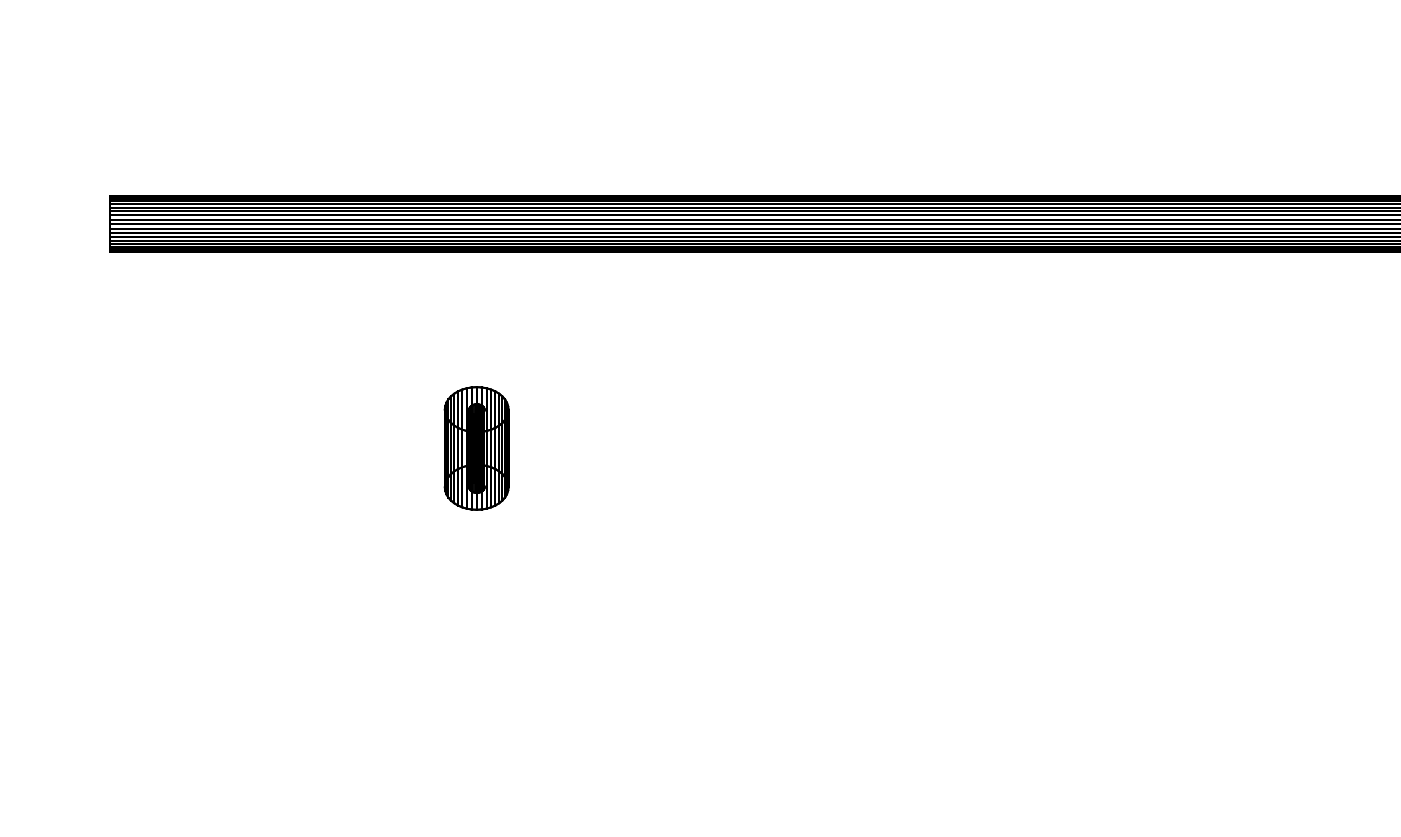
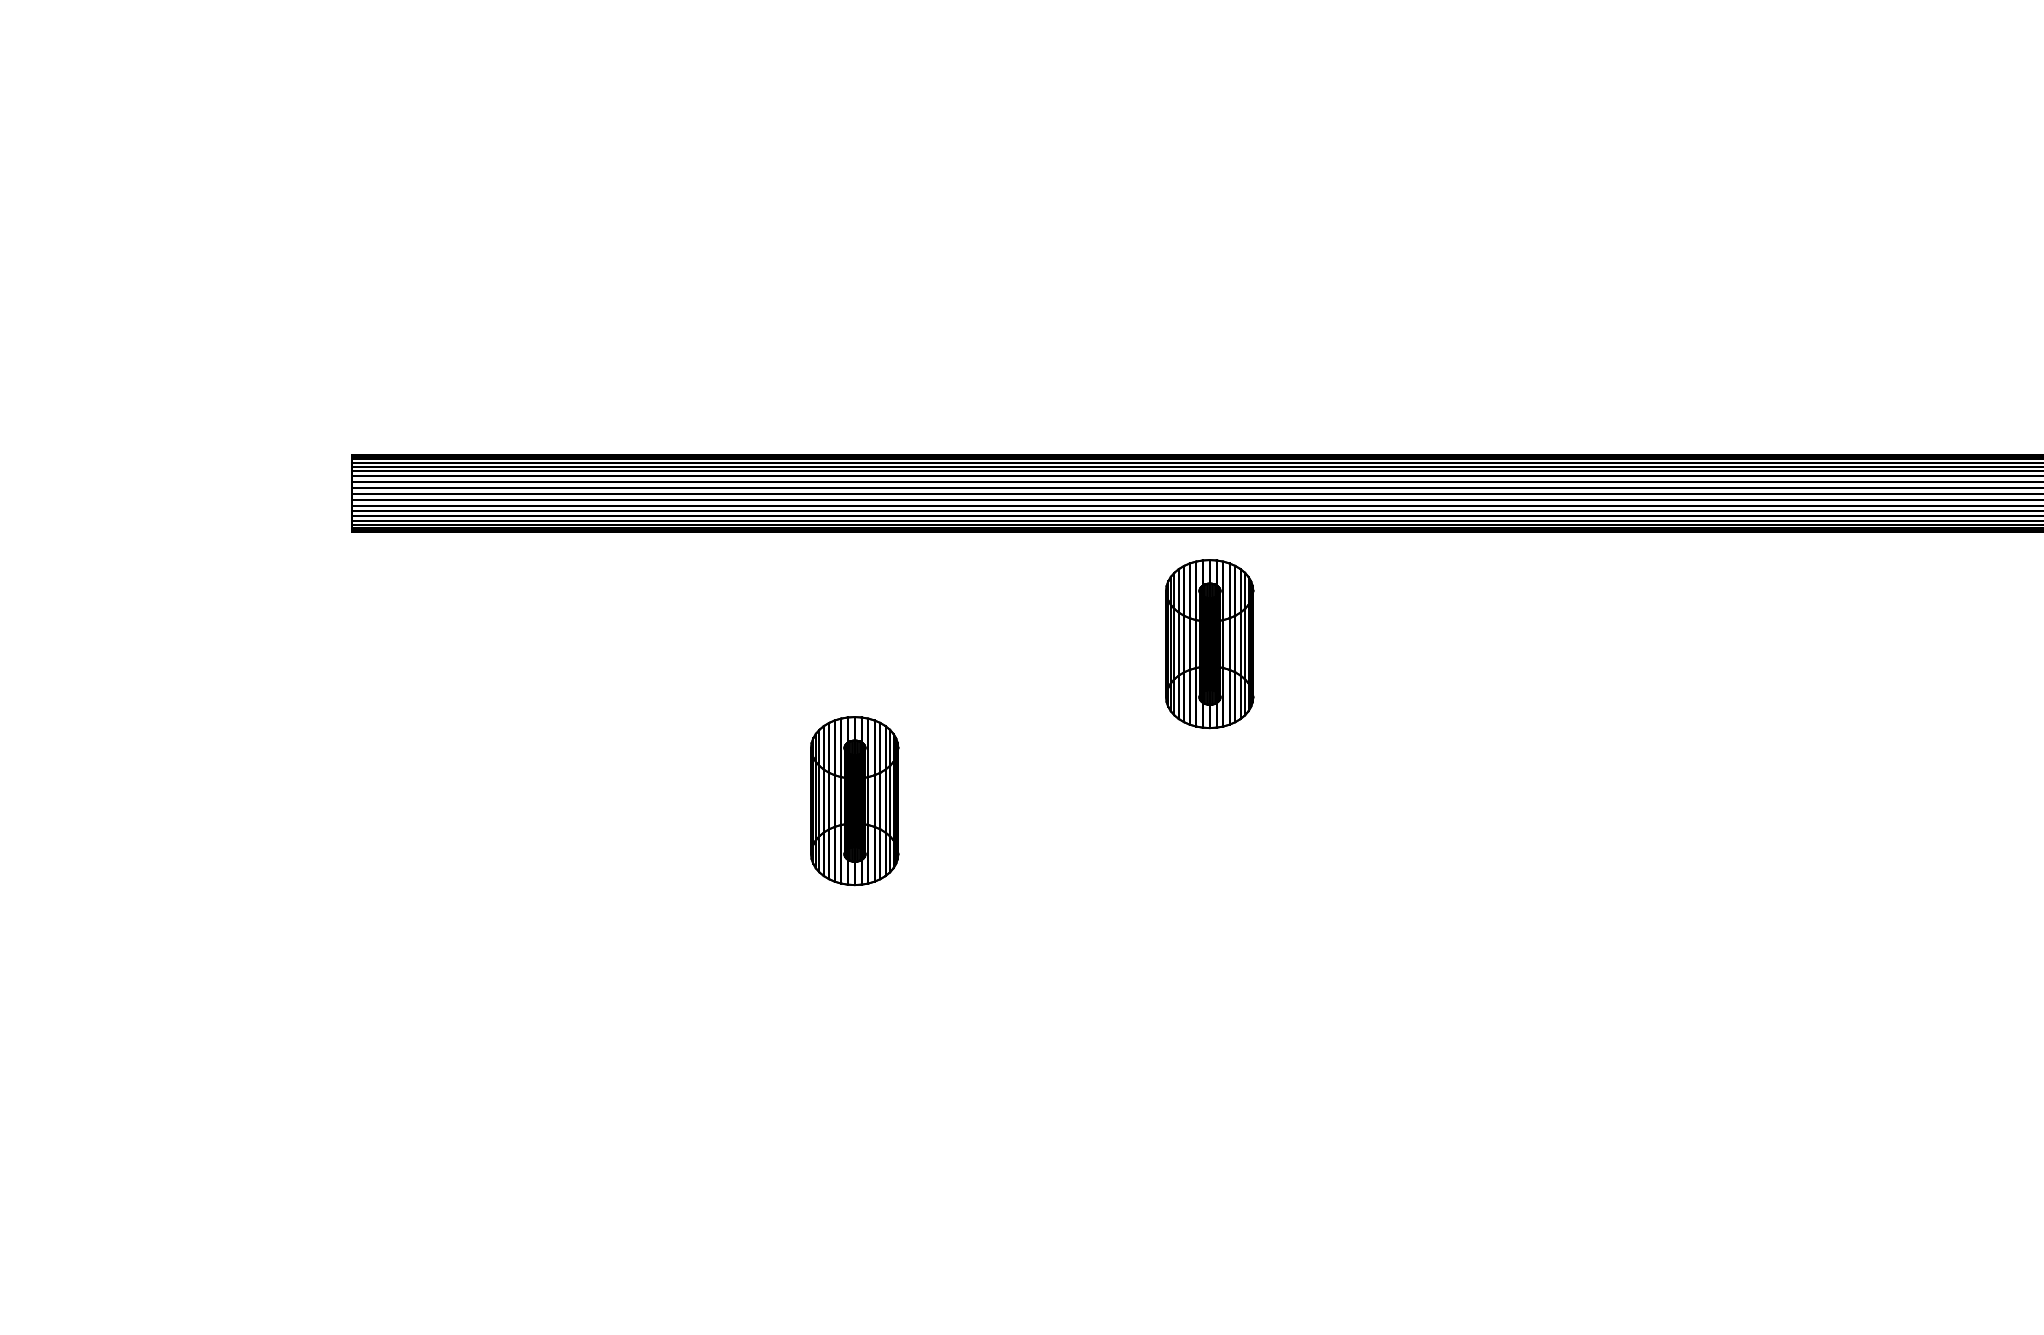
part: (735, 334) -> (1209, 644), added

